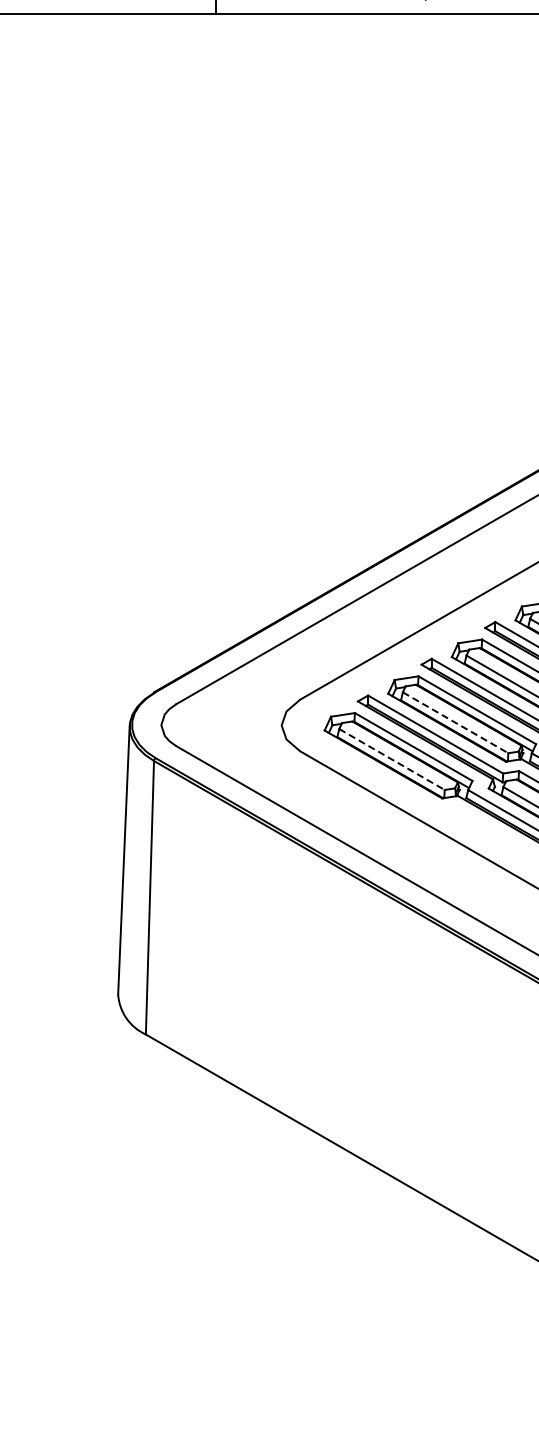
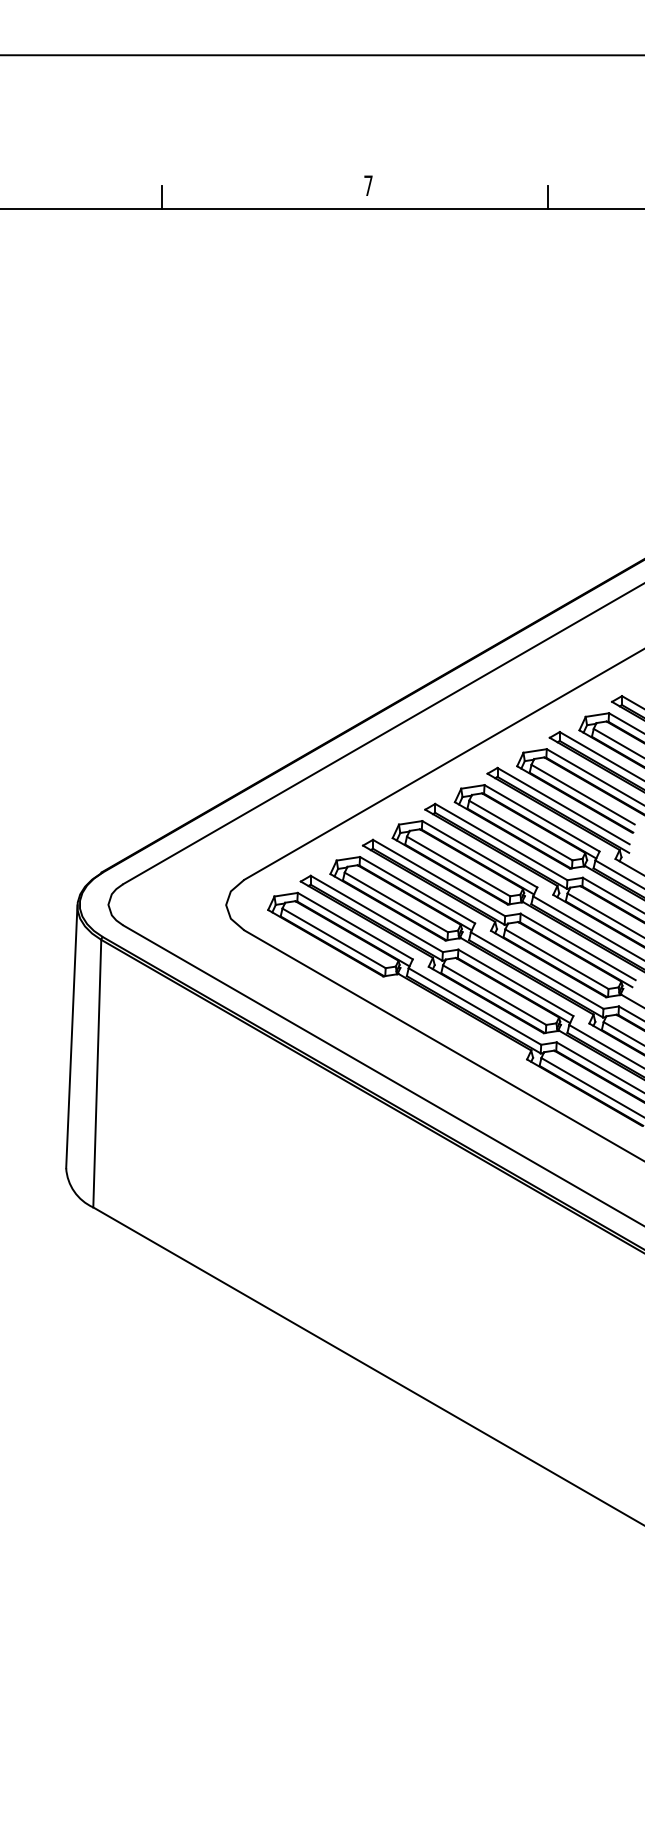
line: (455, 722) -> (396, 902), dashed -> solid
line: (392, 759) -> (334, 938), dashed -> solid

